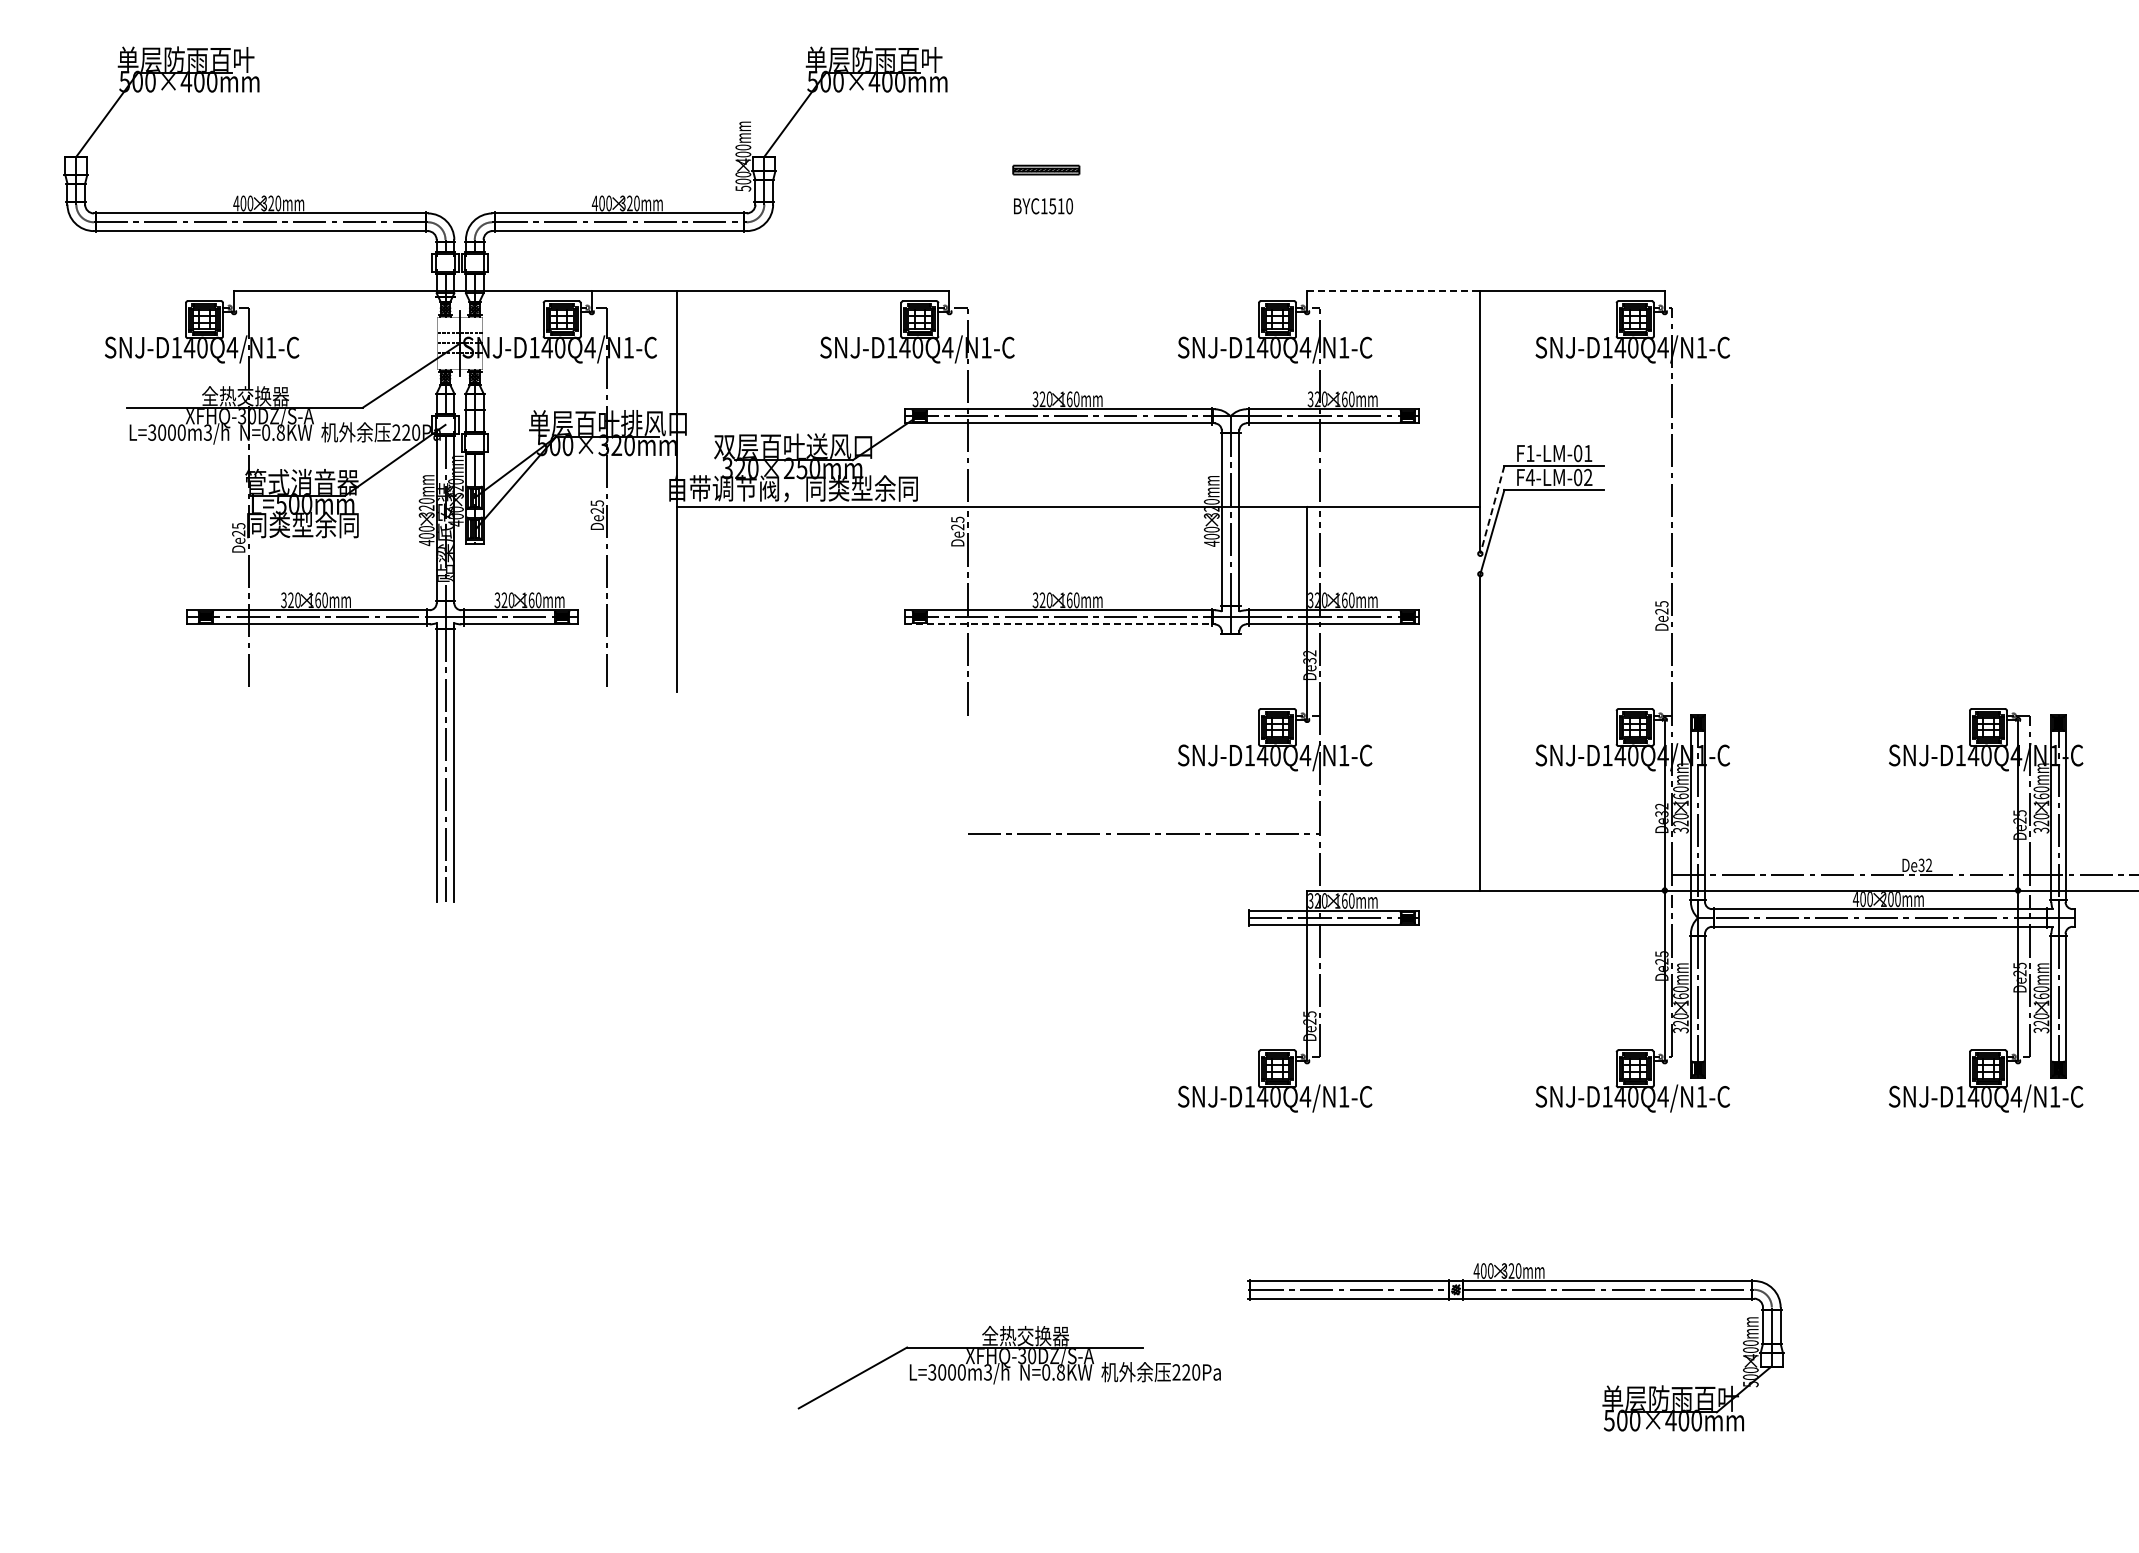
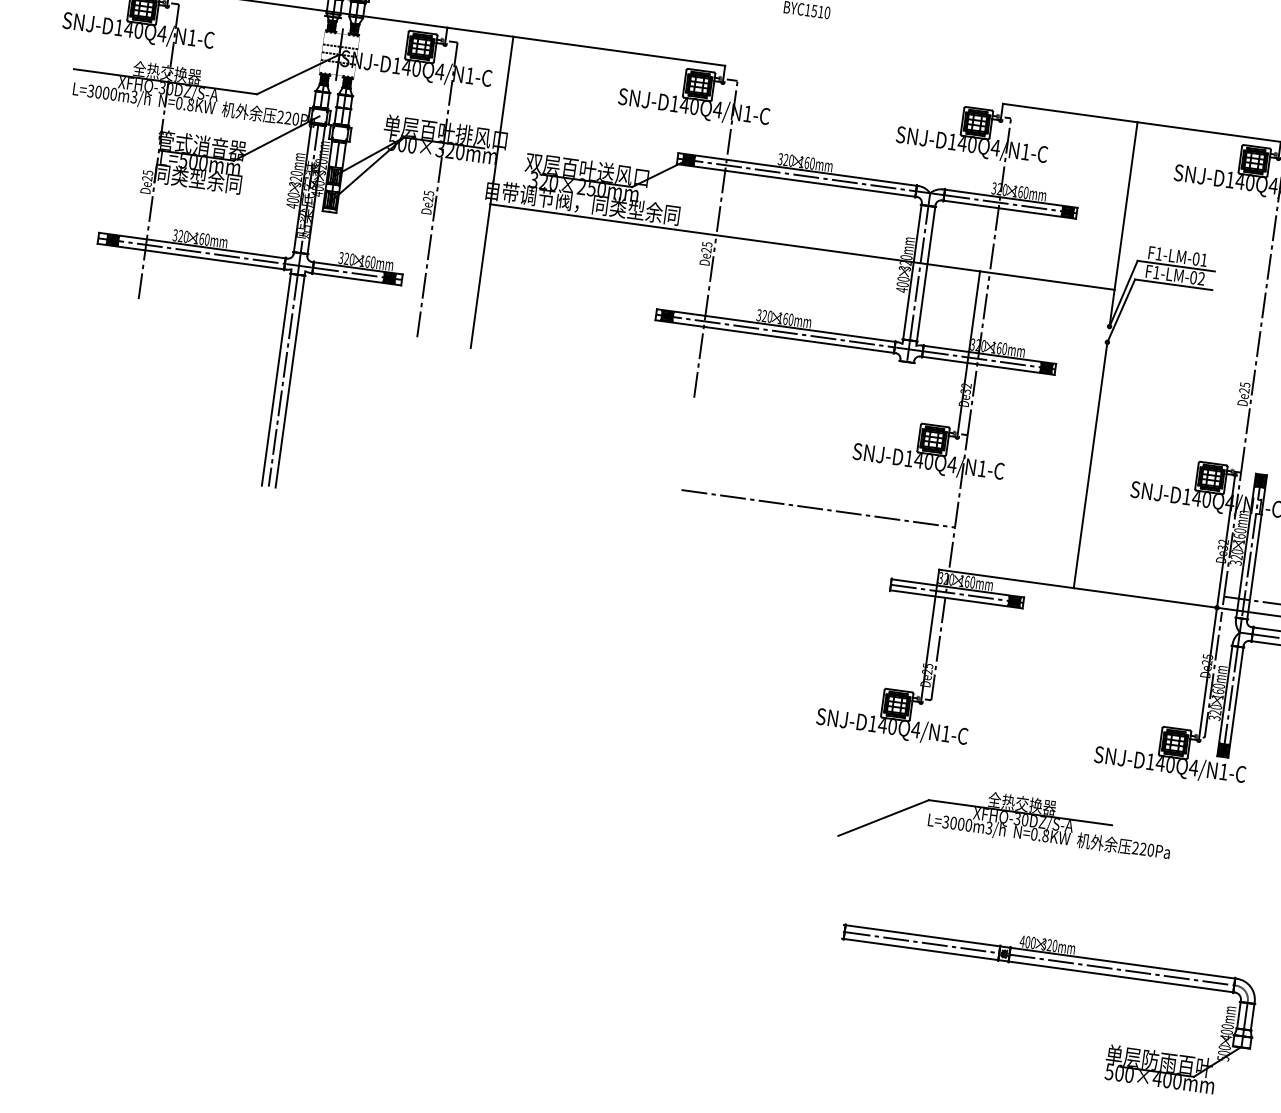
line: (1393, 290) -> (1070, 112), dashed -> solid
text: (1529, 477) -> (1155, 272), F4-LM-02 -> F1-LM-02
line: (1492, 509) -> (1123, 293), dashed -> solid
line: (1058, 624) -> (774, 336), dashed -> solid
part: (1515, 1299) -> (1049, 967), moved
part: (1008, 1367) -> (1005, 826), moved

